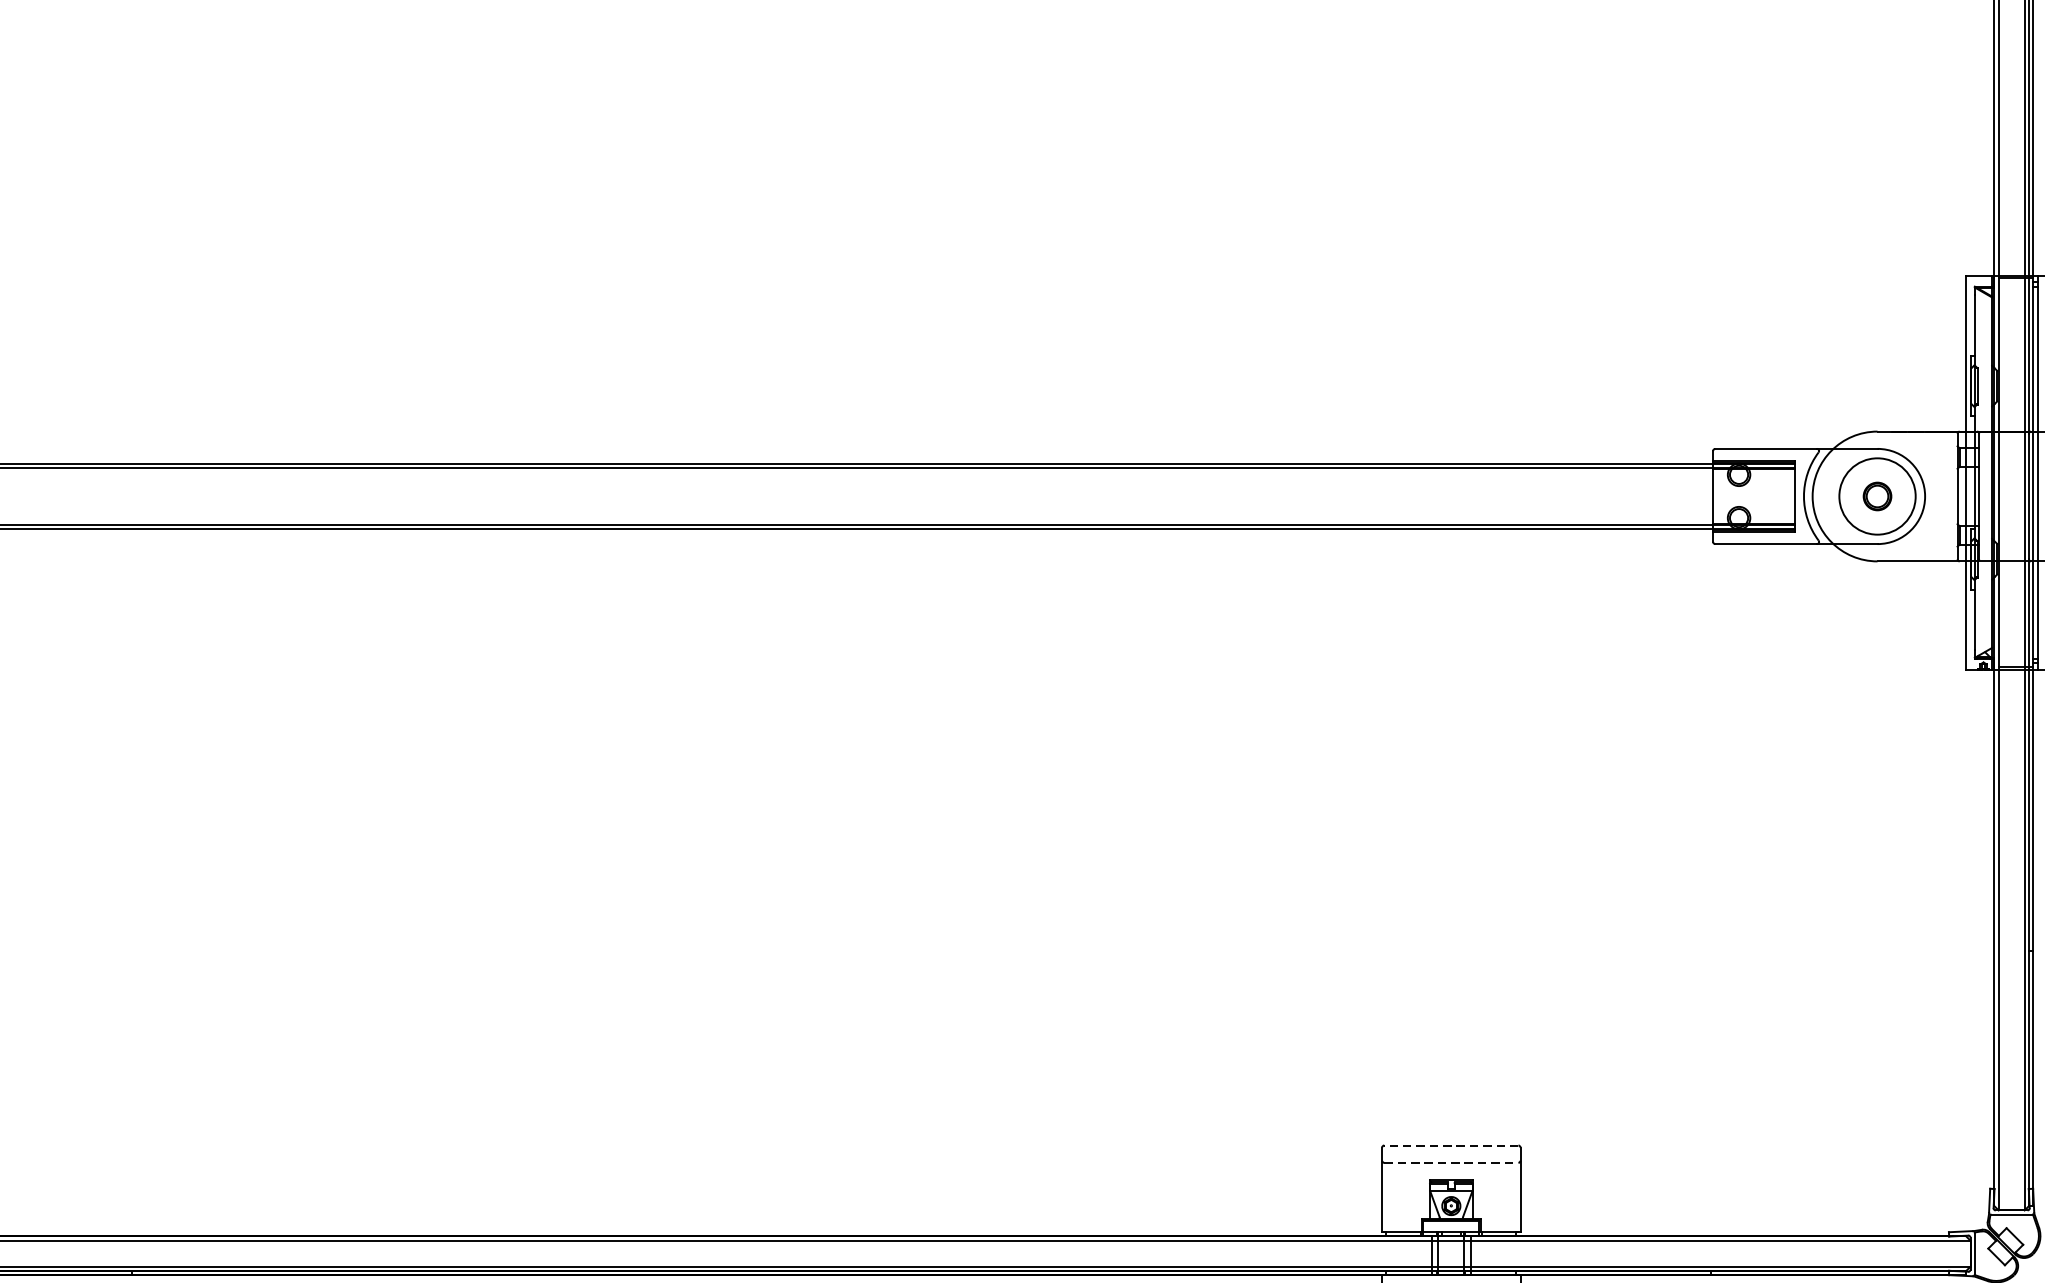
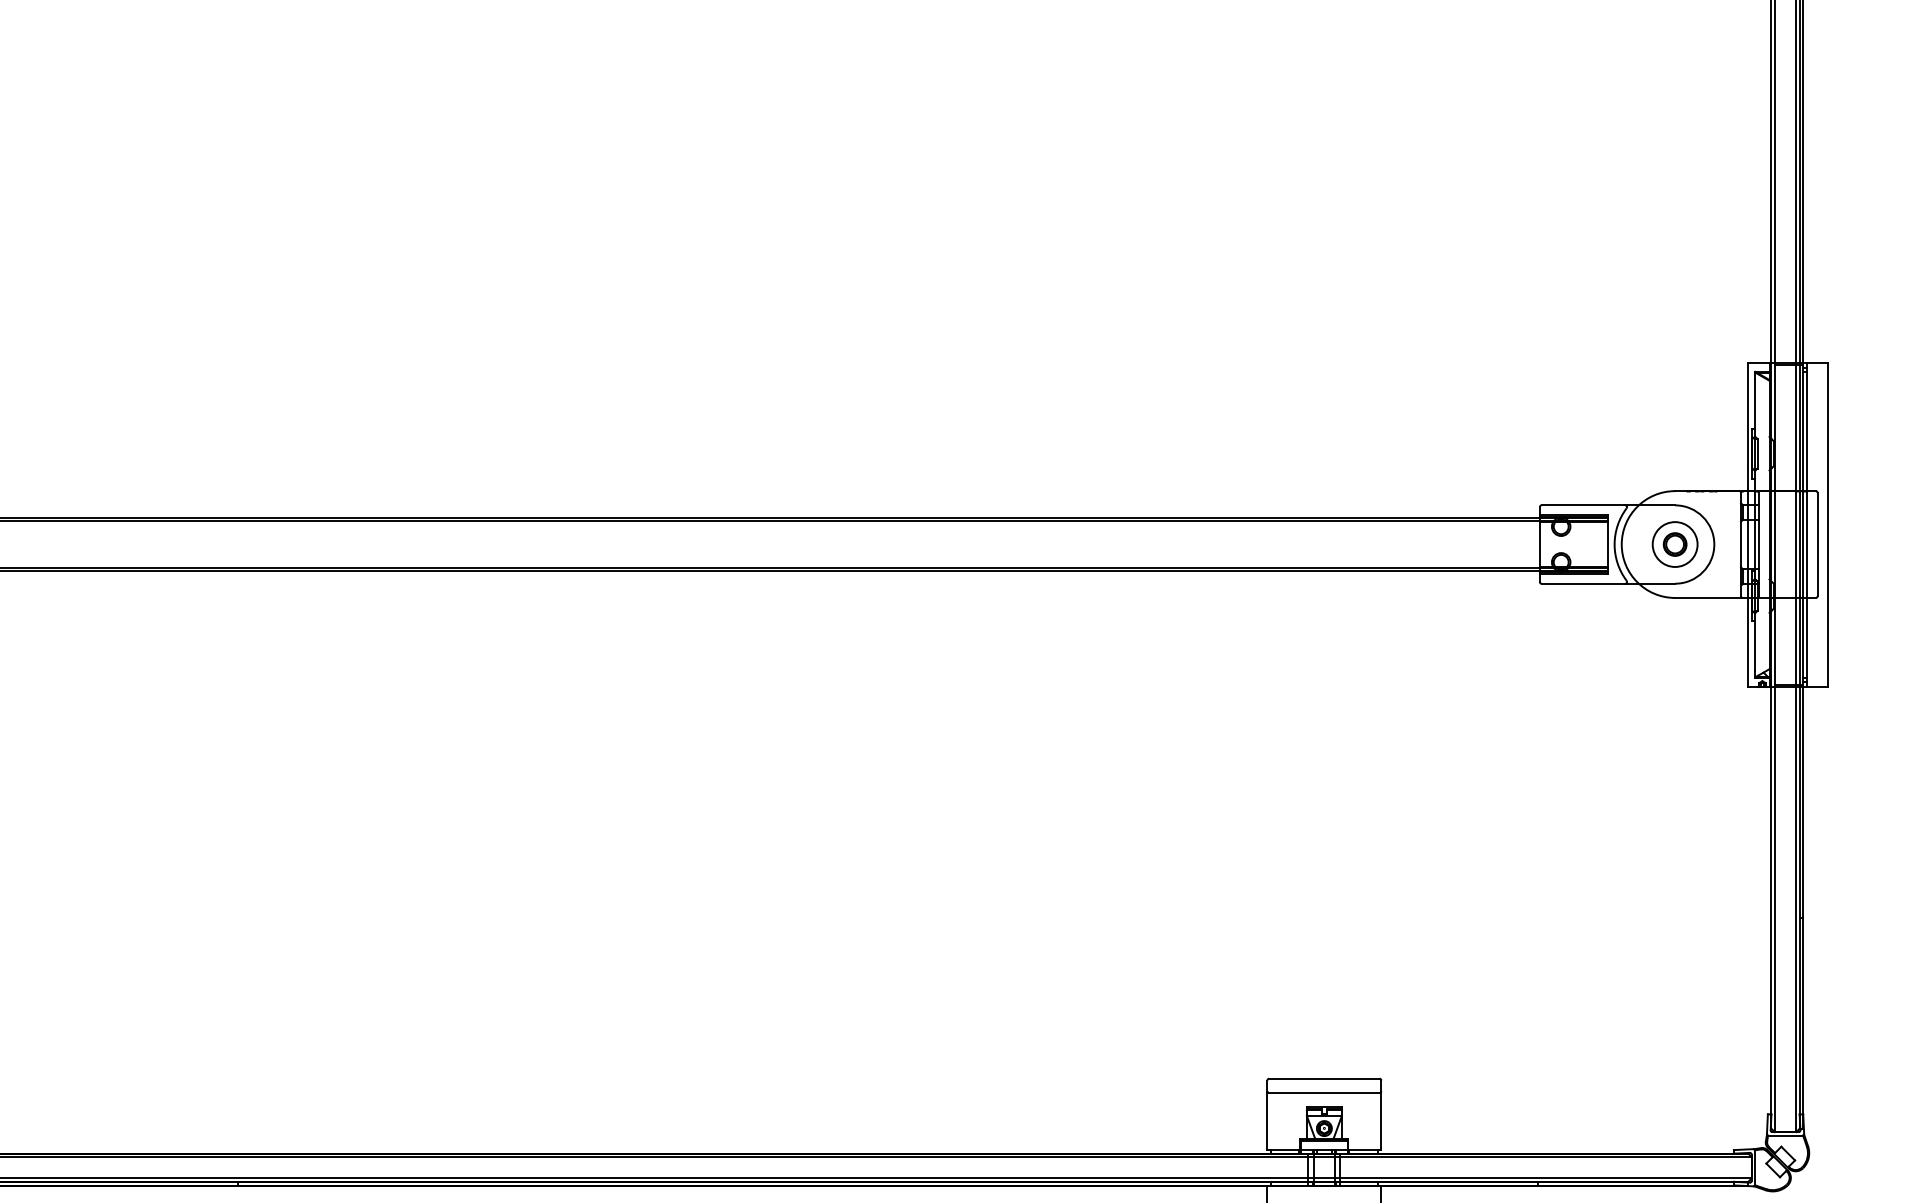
circle: (1876, 496) -> (1674, 544), size x0.71
line: (1450, 1145) -> (1323, 1078), dashed -> solid
line: (1451, 1162) -> (1324, 1092), dashed -> solid

